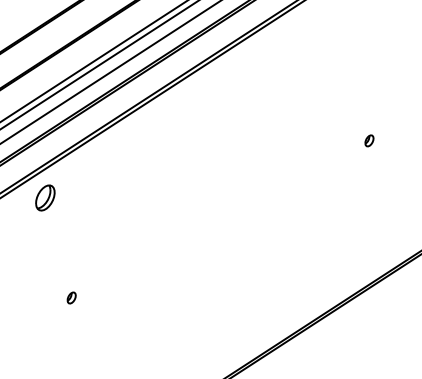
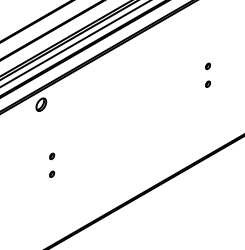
part: (366, 104) -> (207, 65), added
part: (74, 331) -> (52, 173), added

